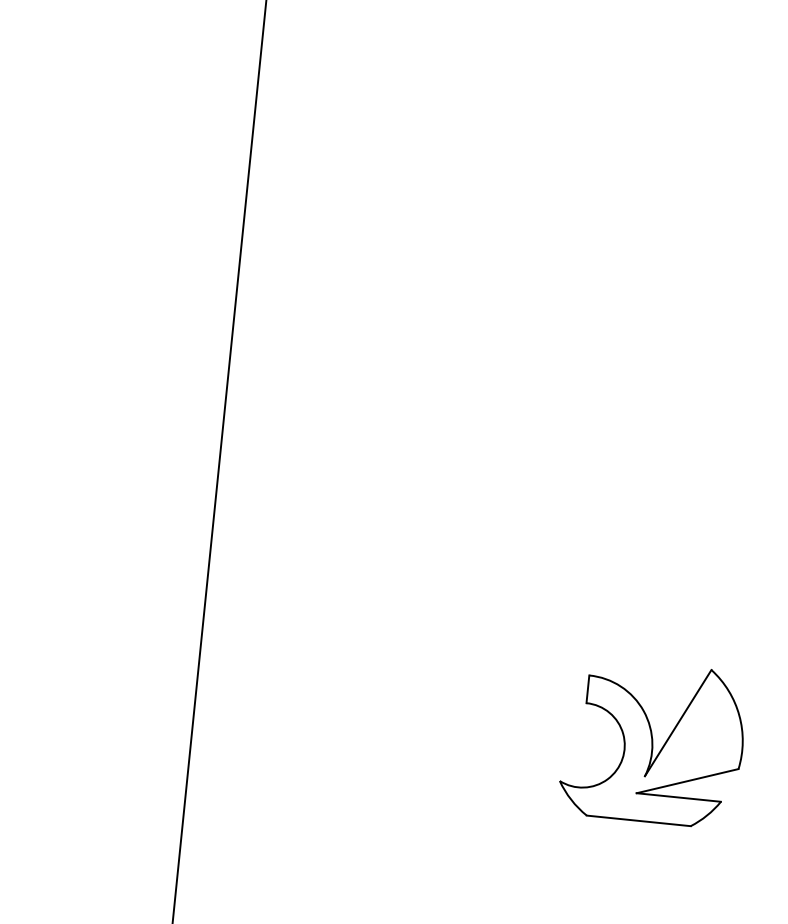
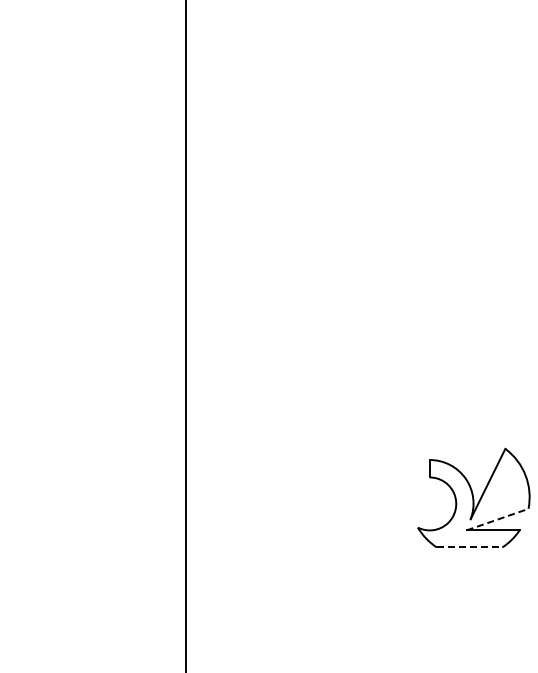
line: (687, 780) -> (497, 519), solid -> dashed
line: (638, 820) -> (469, 547), solid -> dashed

